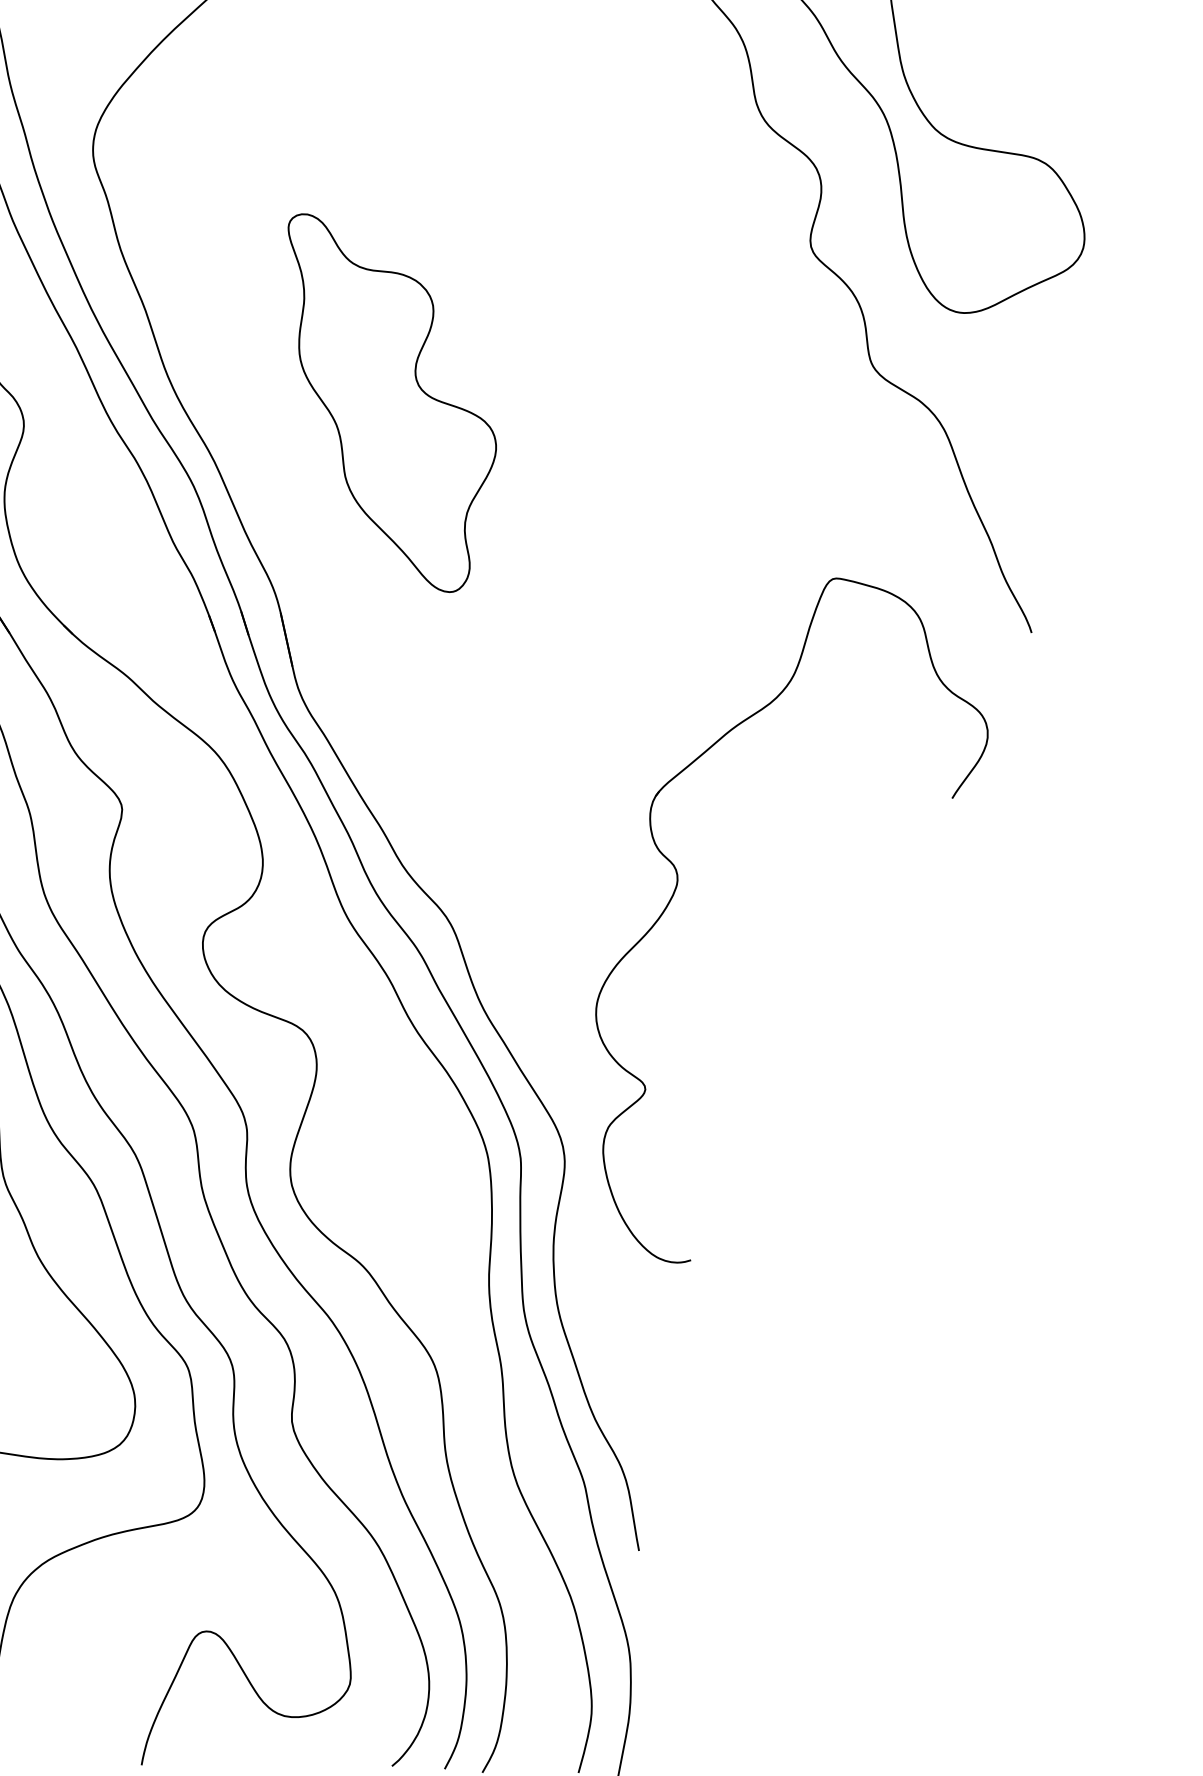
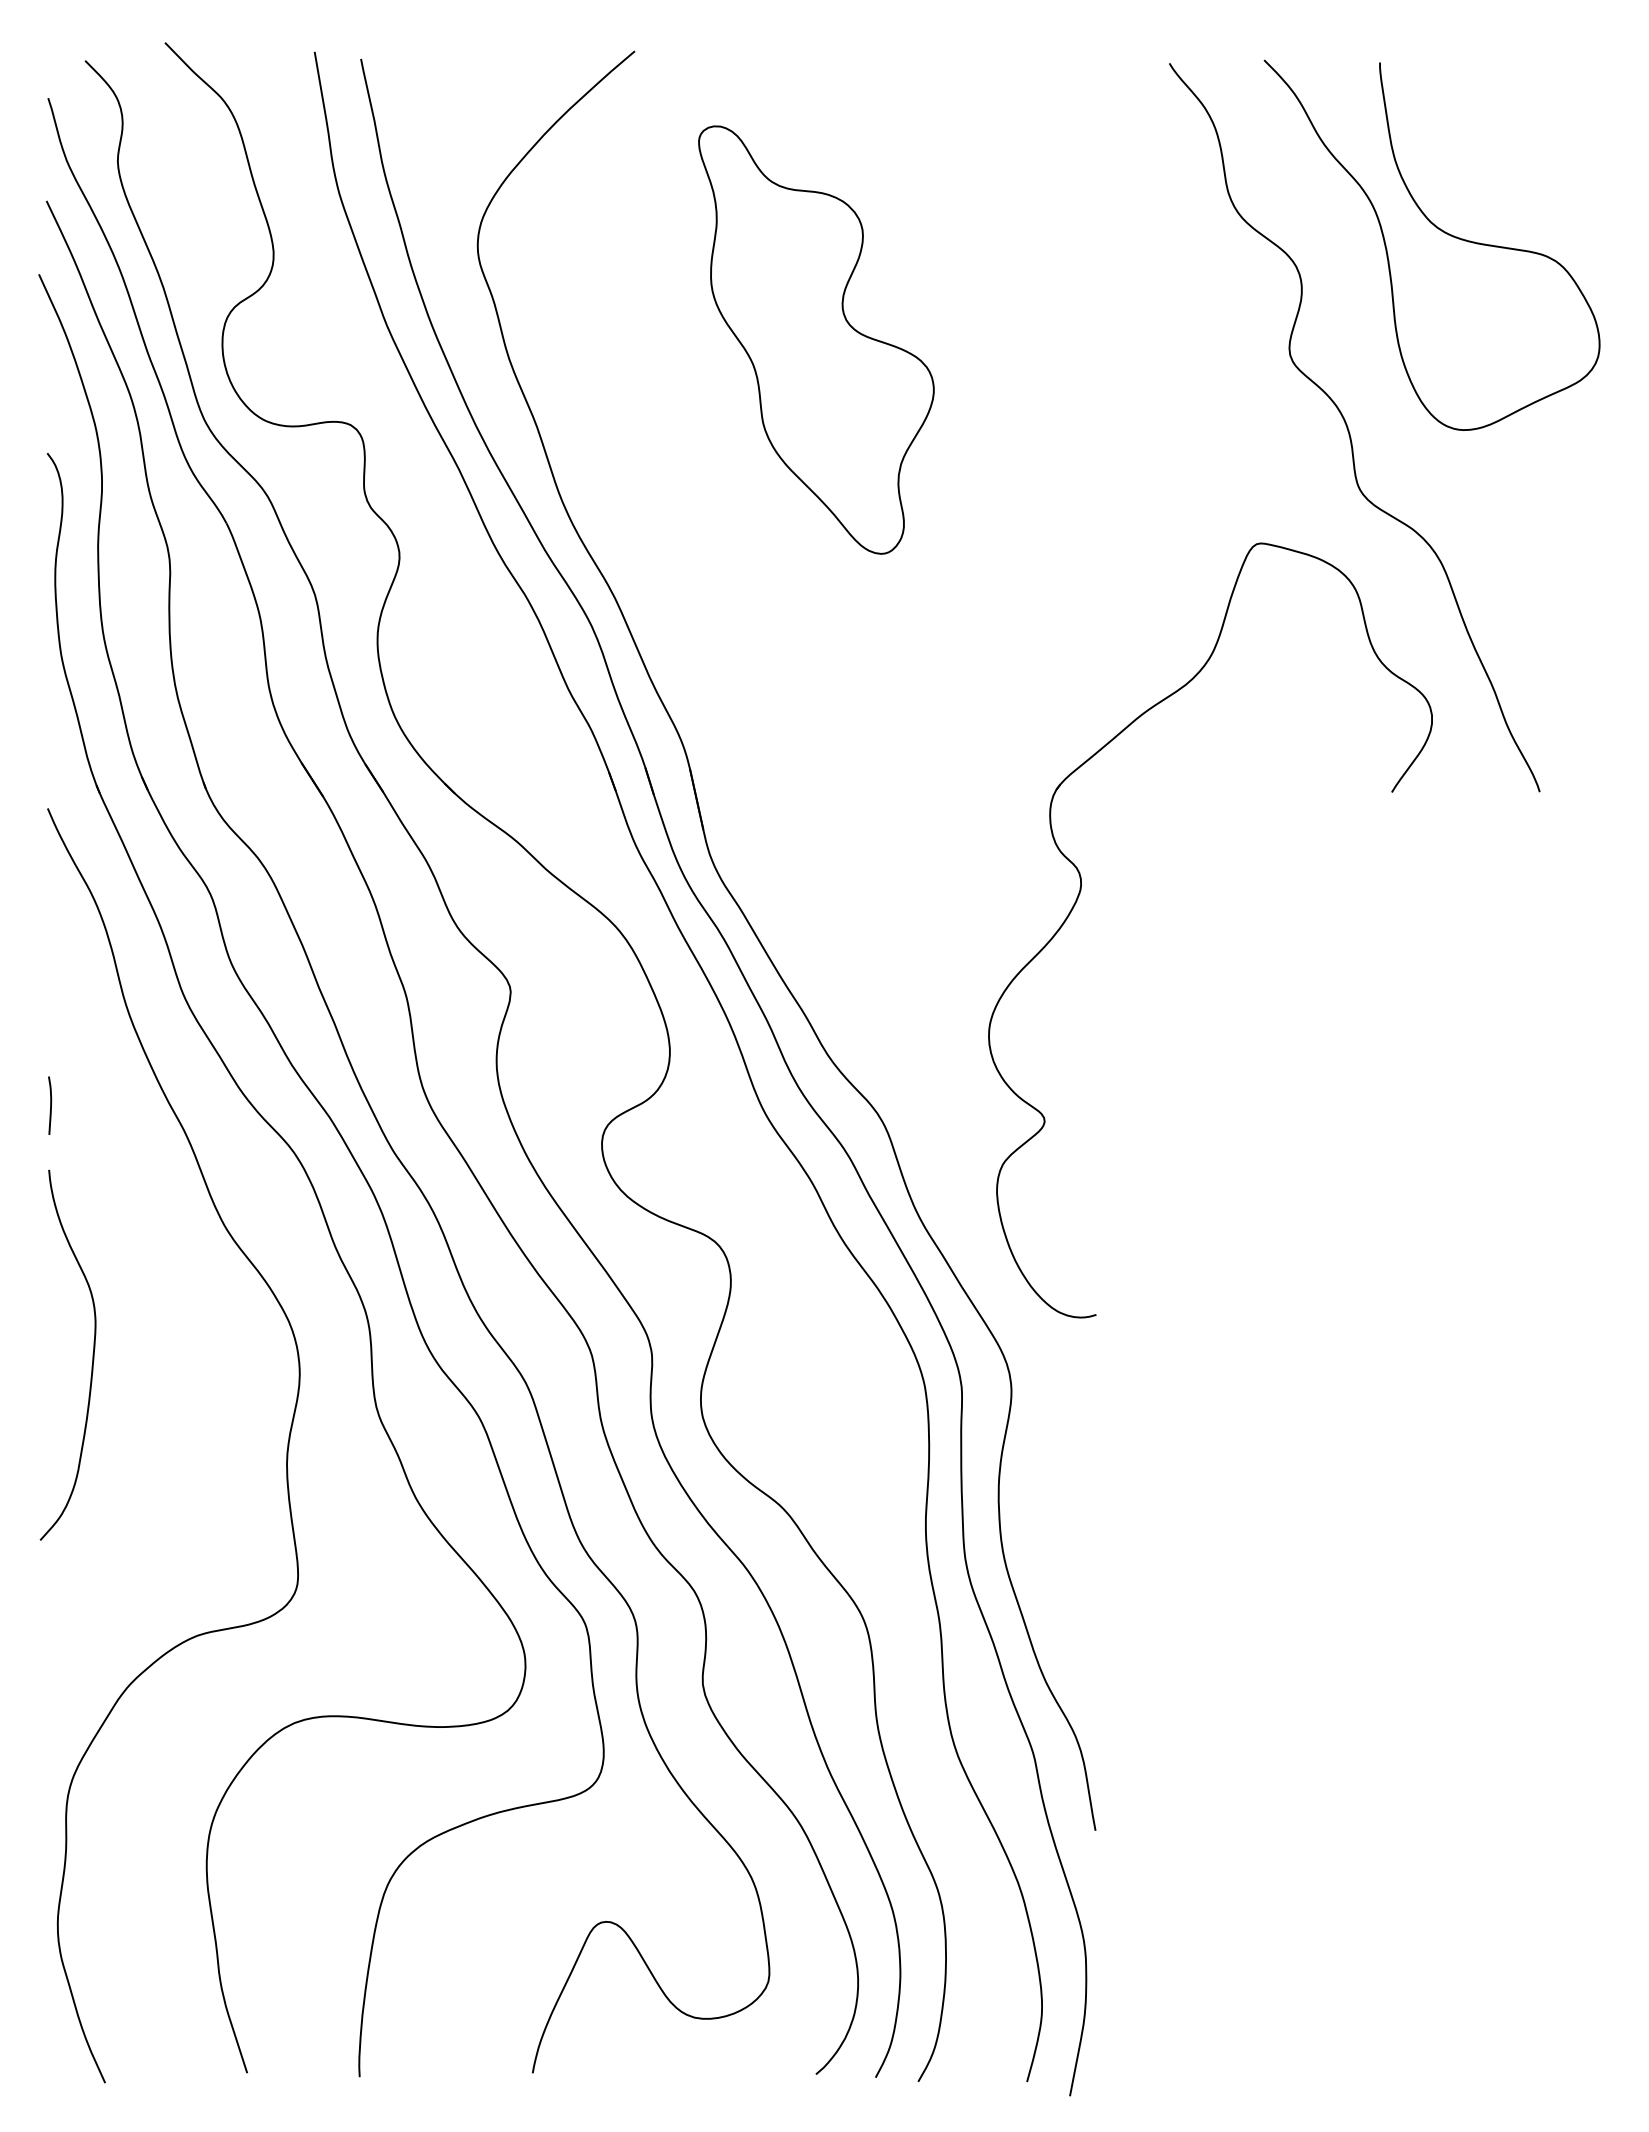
part: (392, 402) -> (816, 339), moved
part: (677, 885) -> (1081, 890), moved

